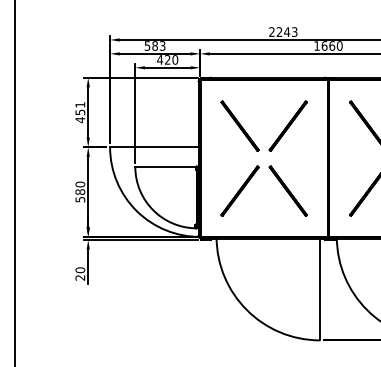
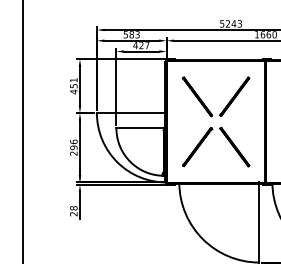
text: (271, 31) -> (221, 23), 2243 -> 5243
text: (175, 59) -> (147, 45), 420 -> 427
text: (80, 191) -> (73, 147), 580 -> 296
text: (79, 270) -> (73, 208), 20 -> 28

